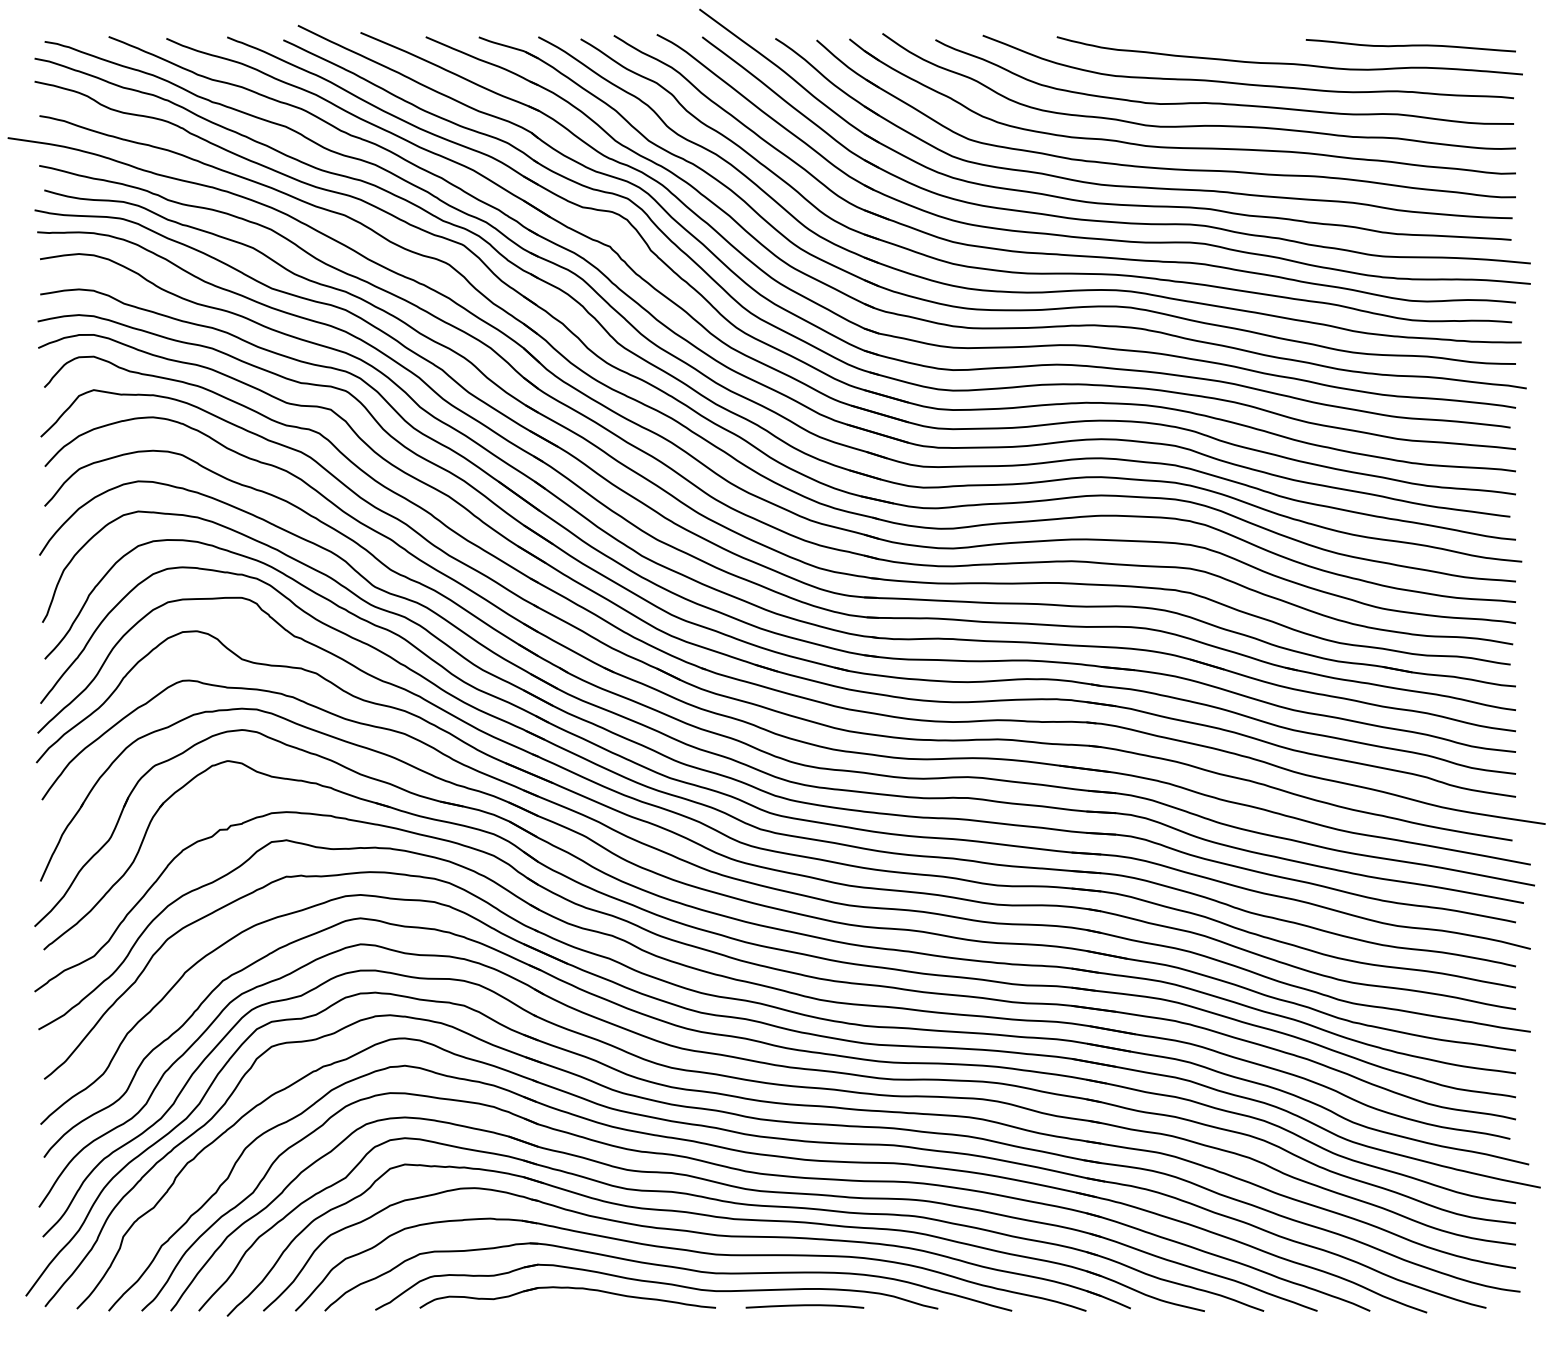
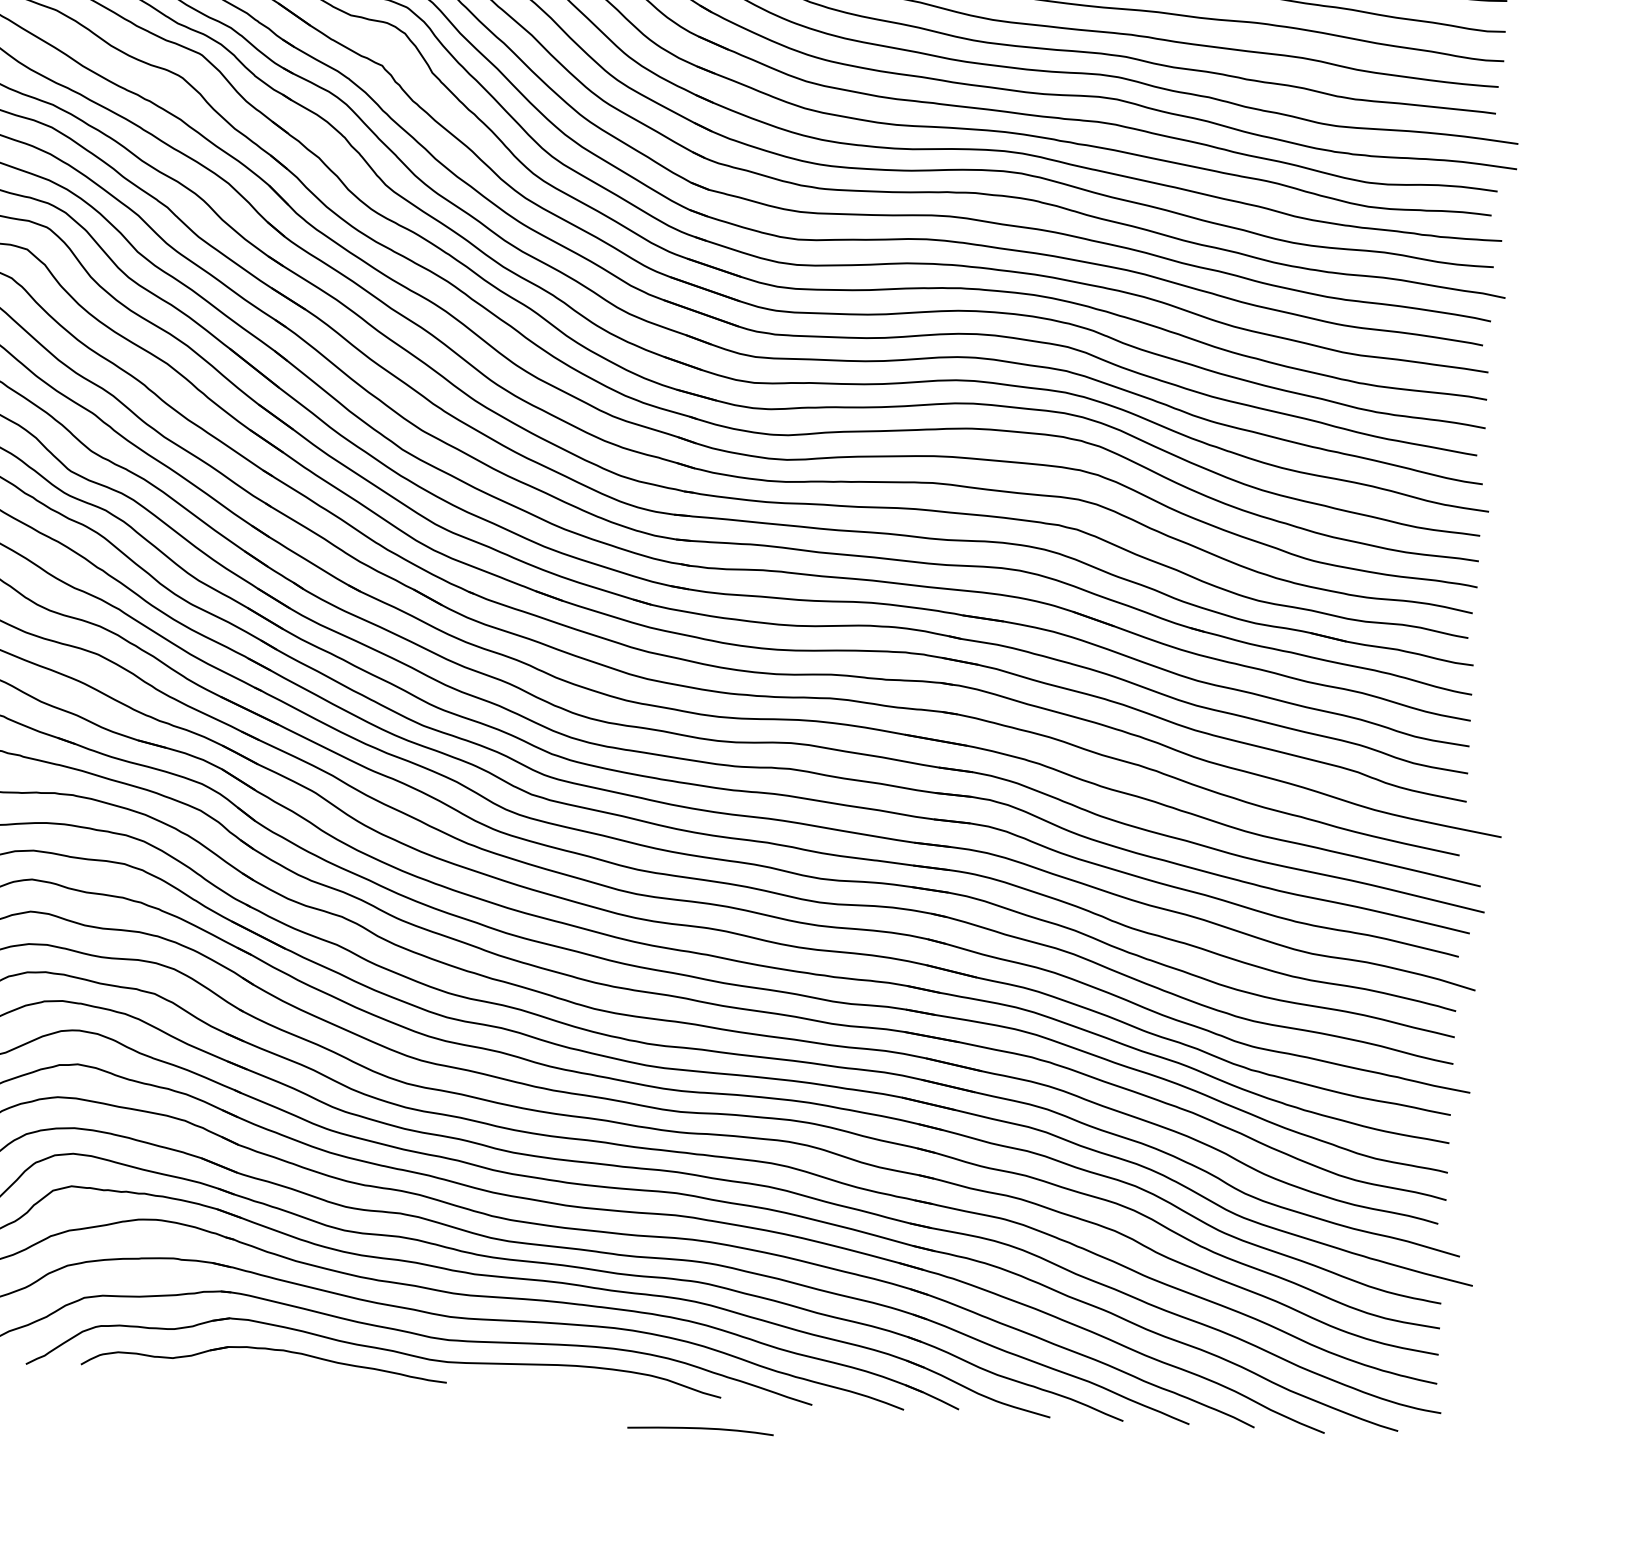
curve: (804, 1306) -> (700, 1429), moved

